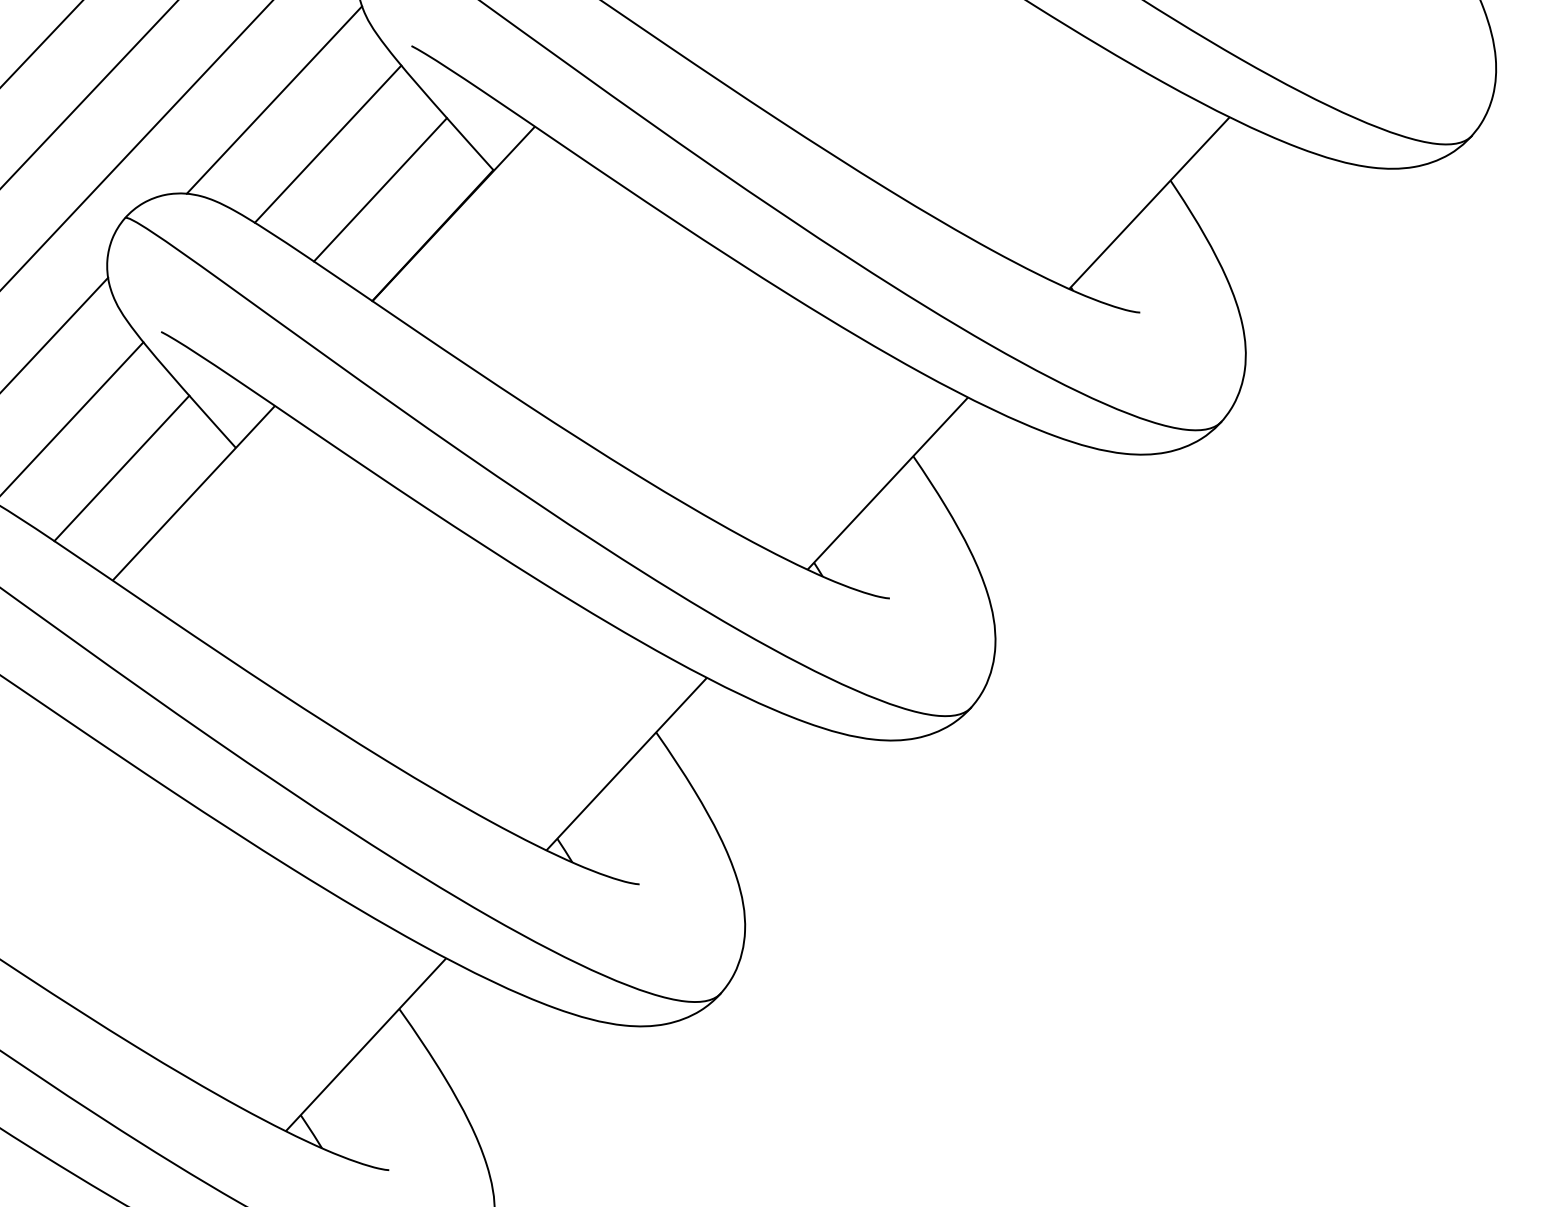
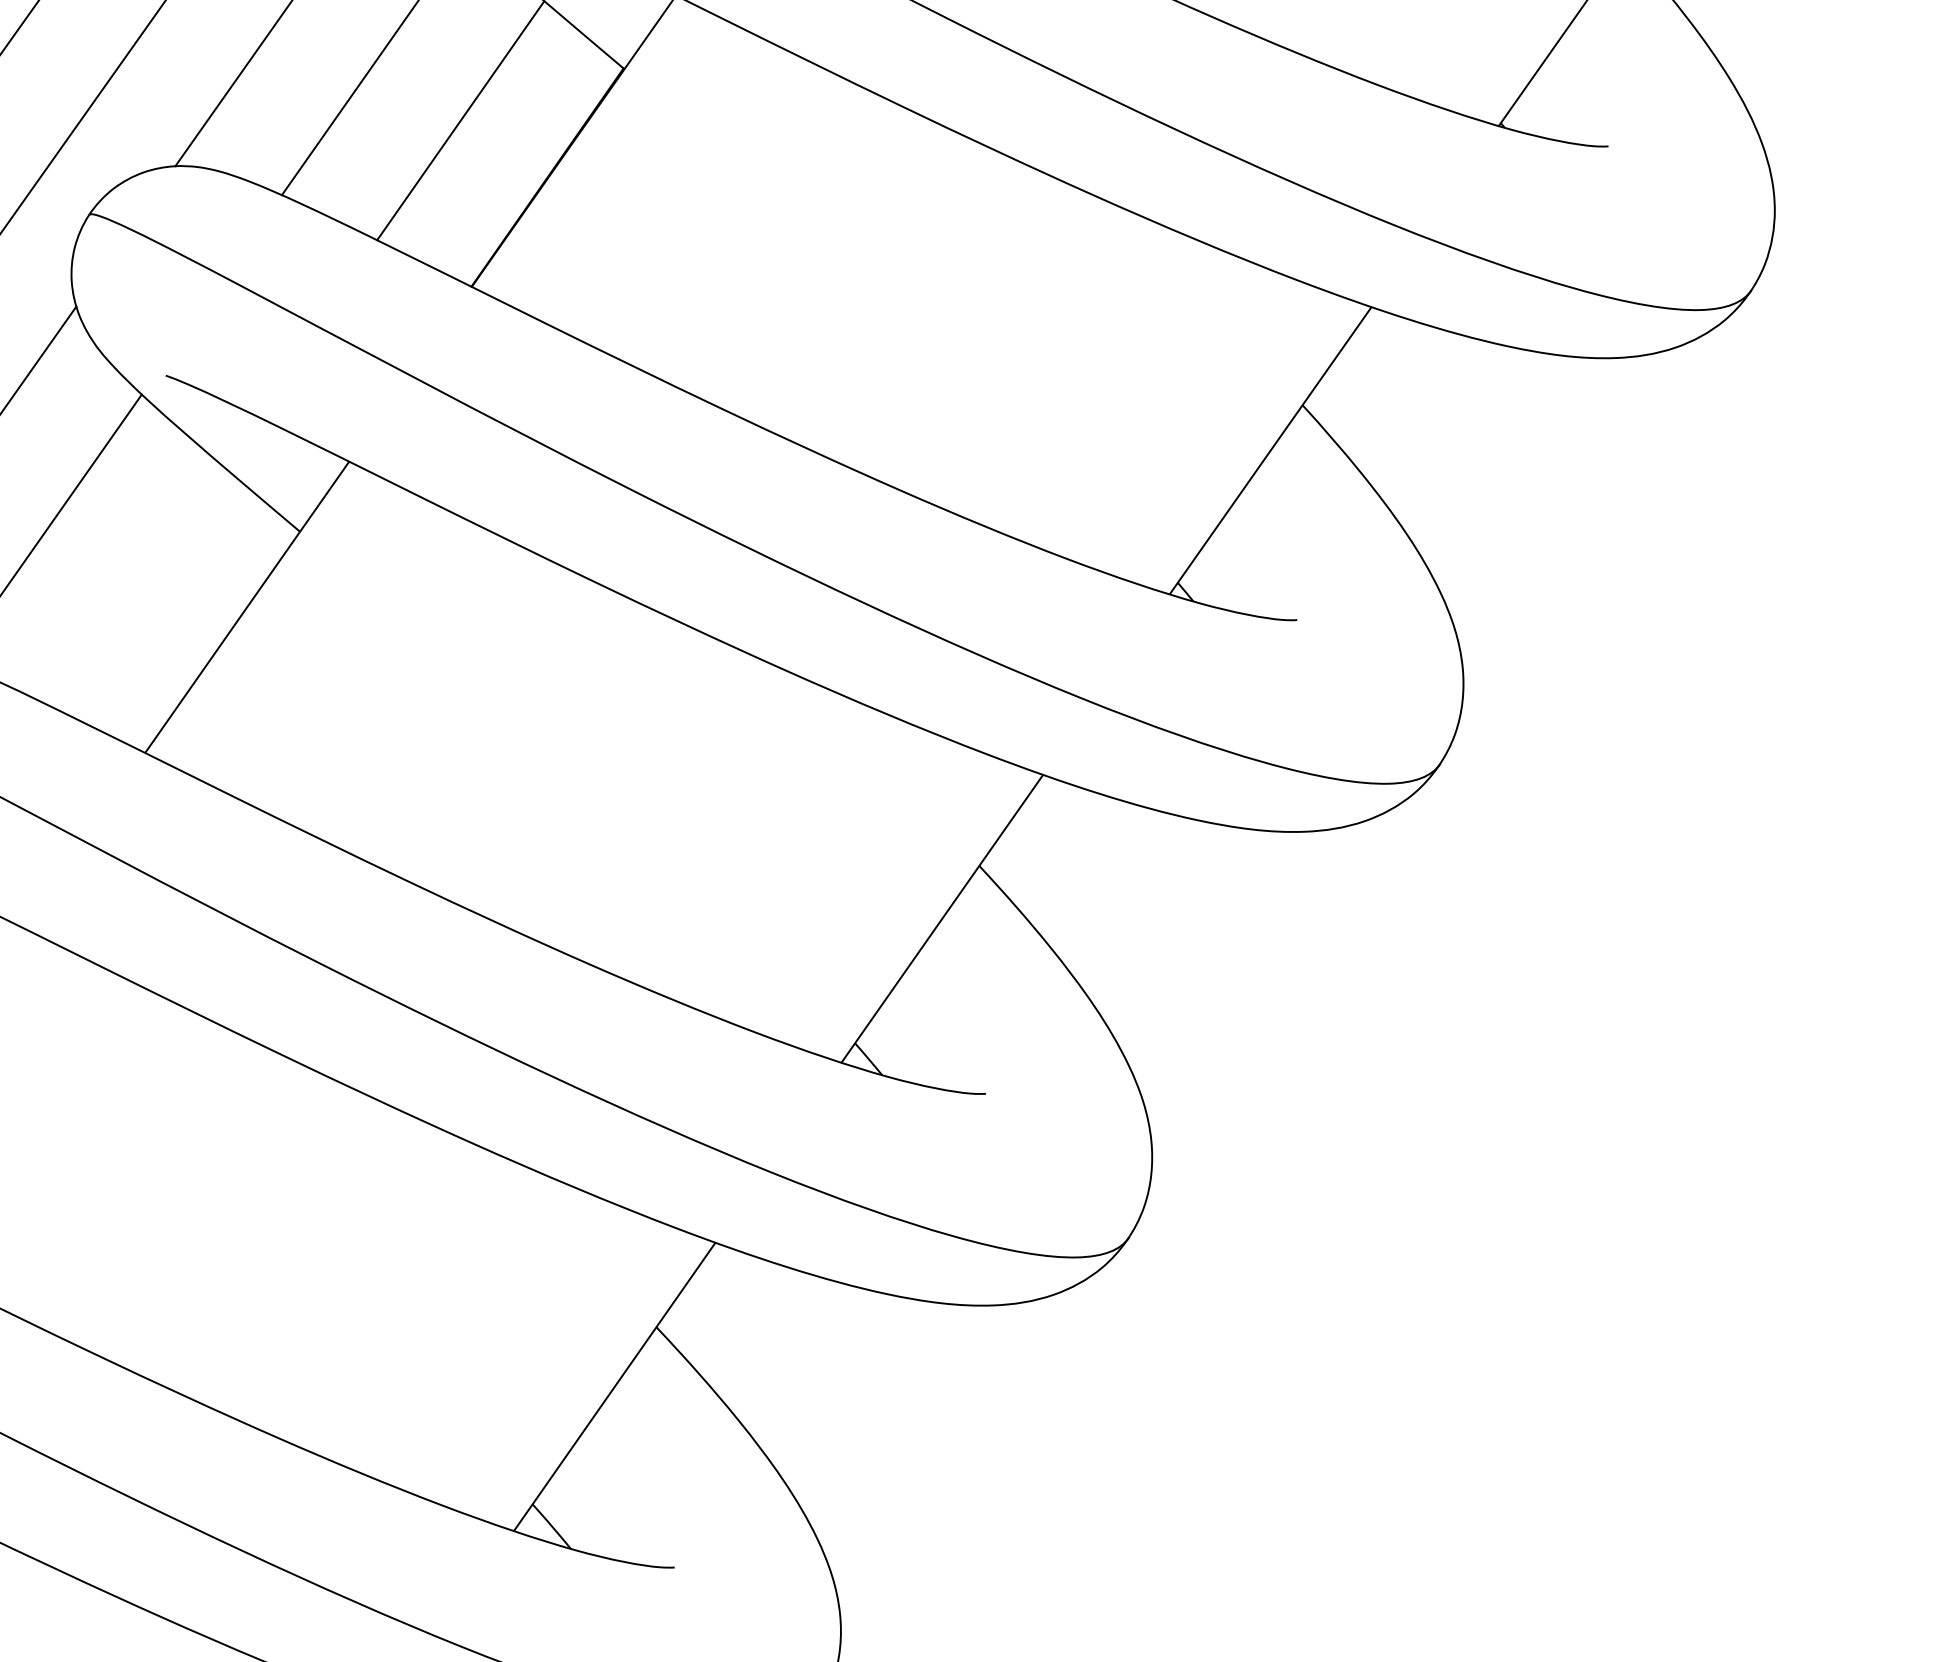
line: (121, 468) -> (135, 585), removed

